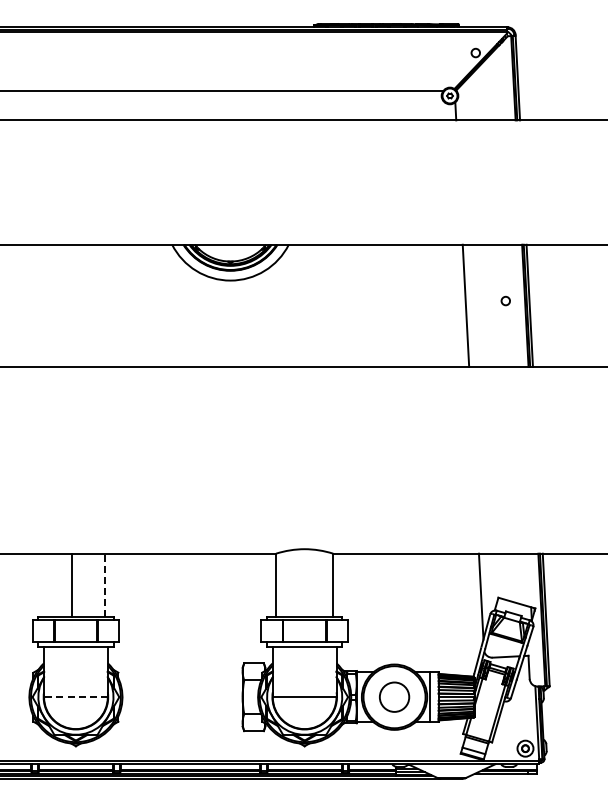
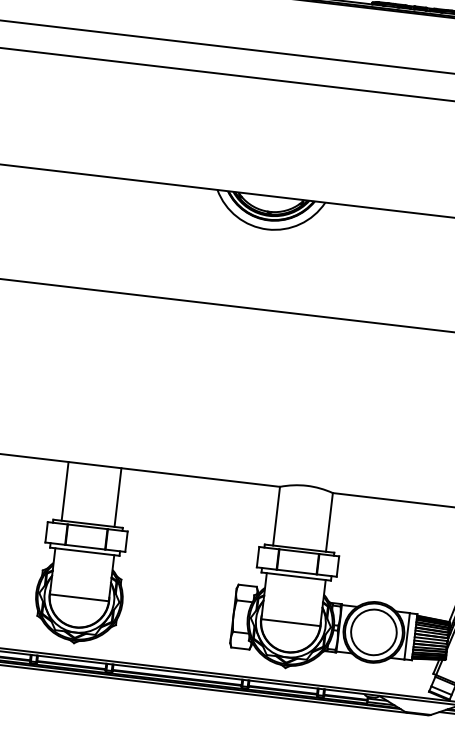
line: (72, 585) -> (65, 491), moved
line: (104, 585) -> (117, 497), dashed -> solid
circle: (394, 696) -> (373, 631), size x1.67
line: (75, 697) -> (78, 598), dashed -> solid

